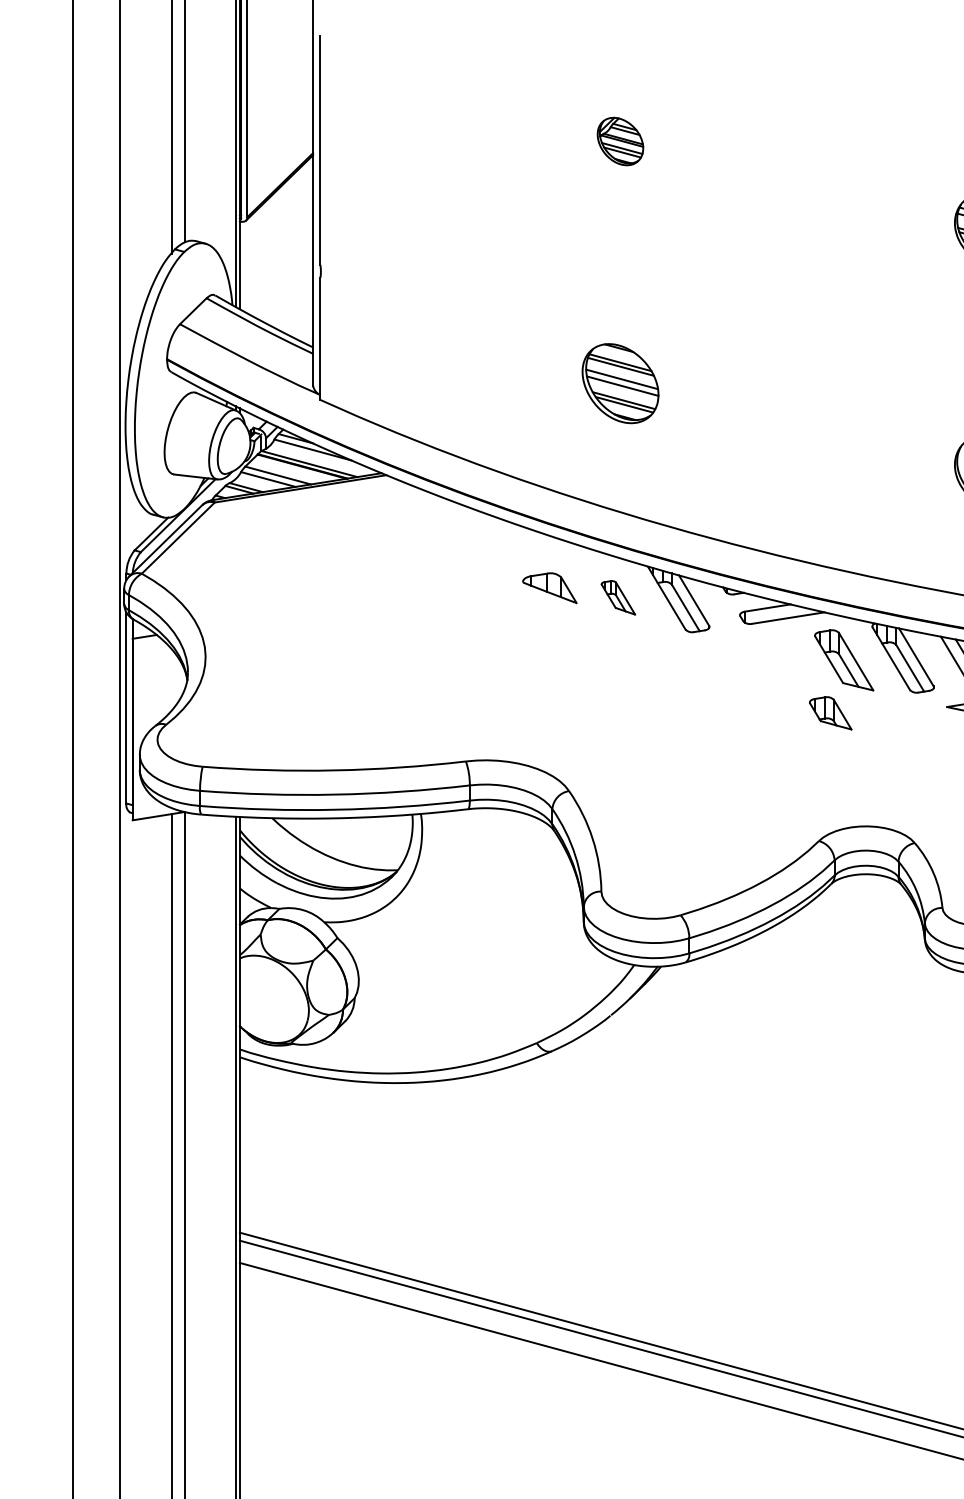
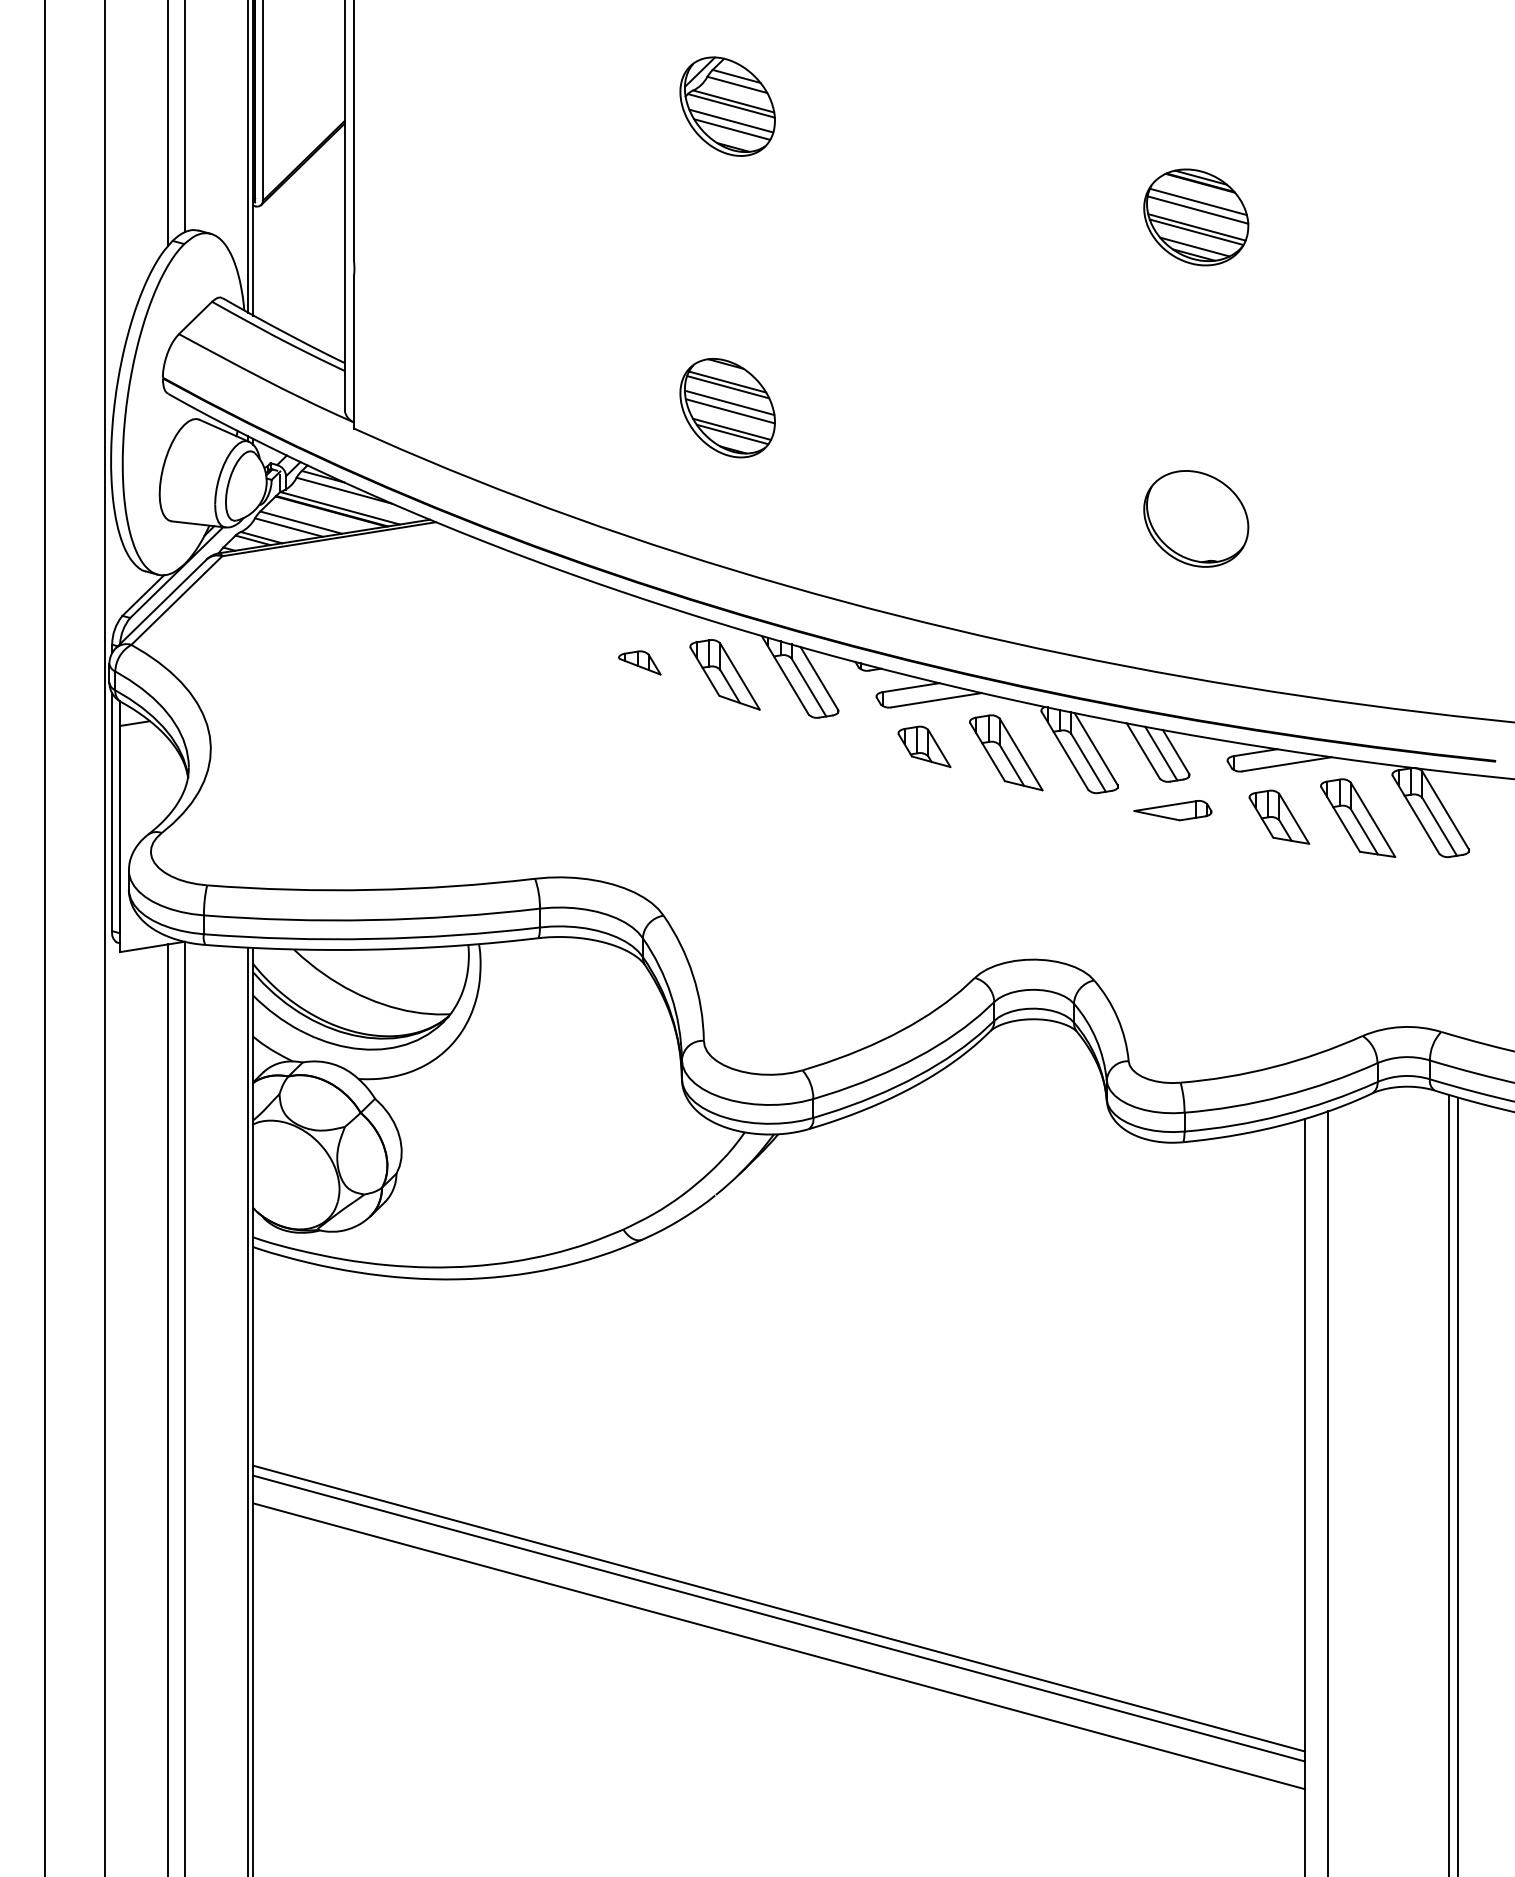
part: (620, 141) -> (727, 106), size x1.67
part: (549, 587) -> (639, 662), size x0.62
part: (617, 597) -> (724, 674), size x1.67
part: (830, 713) -> (924, 746), moved

